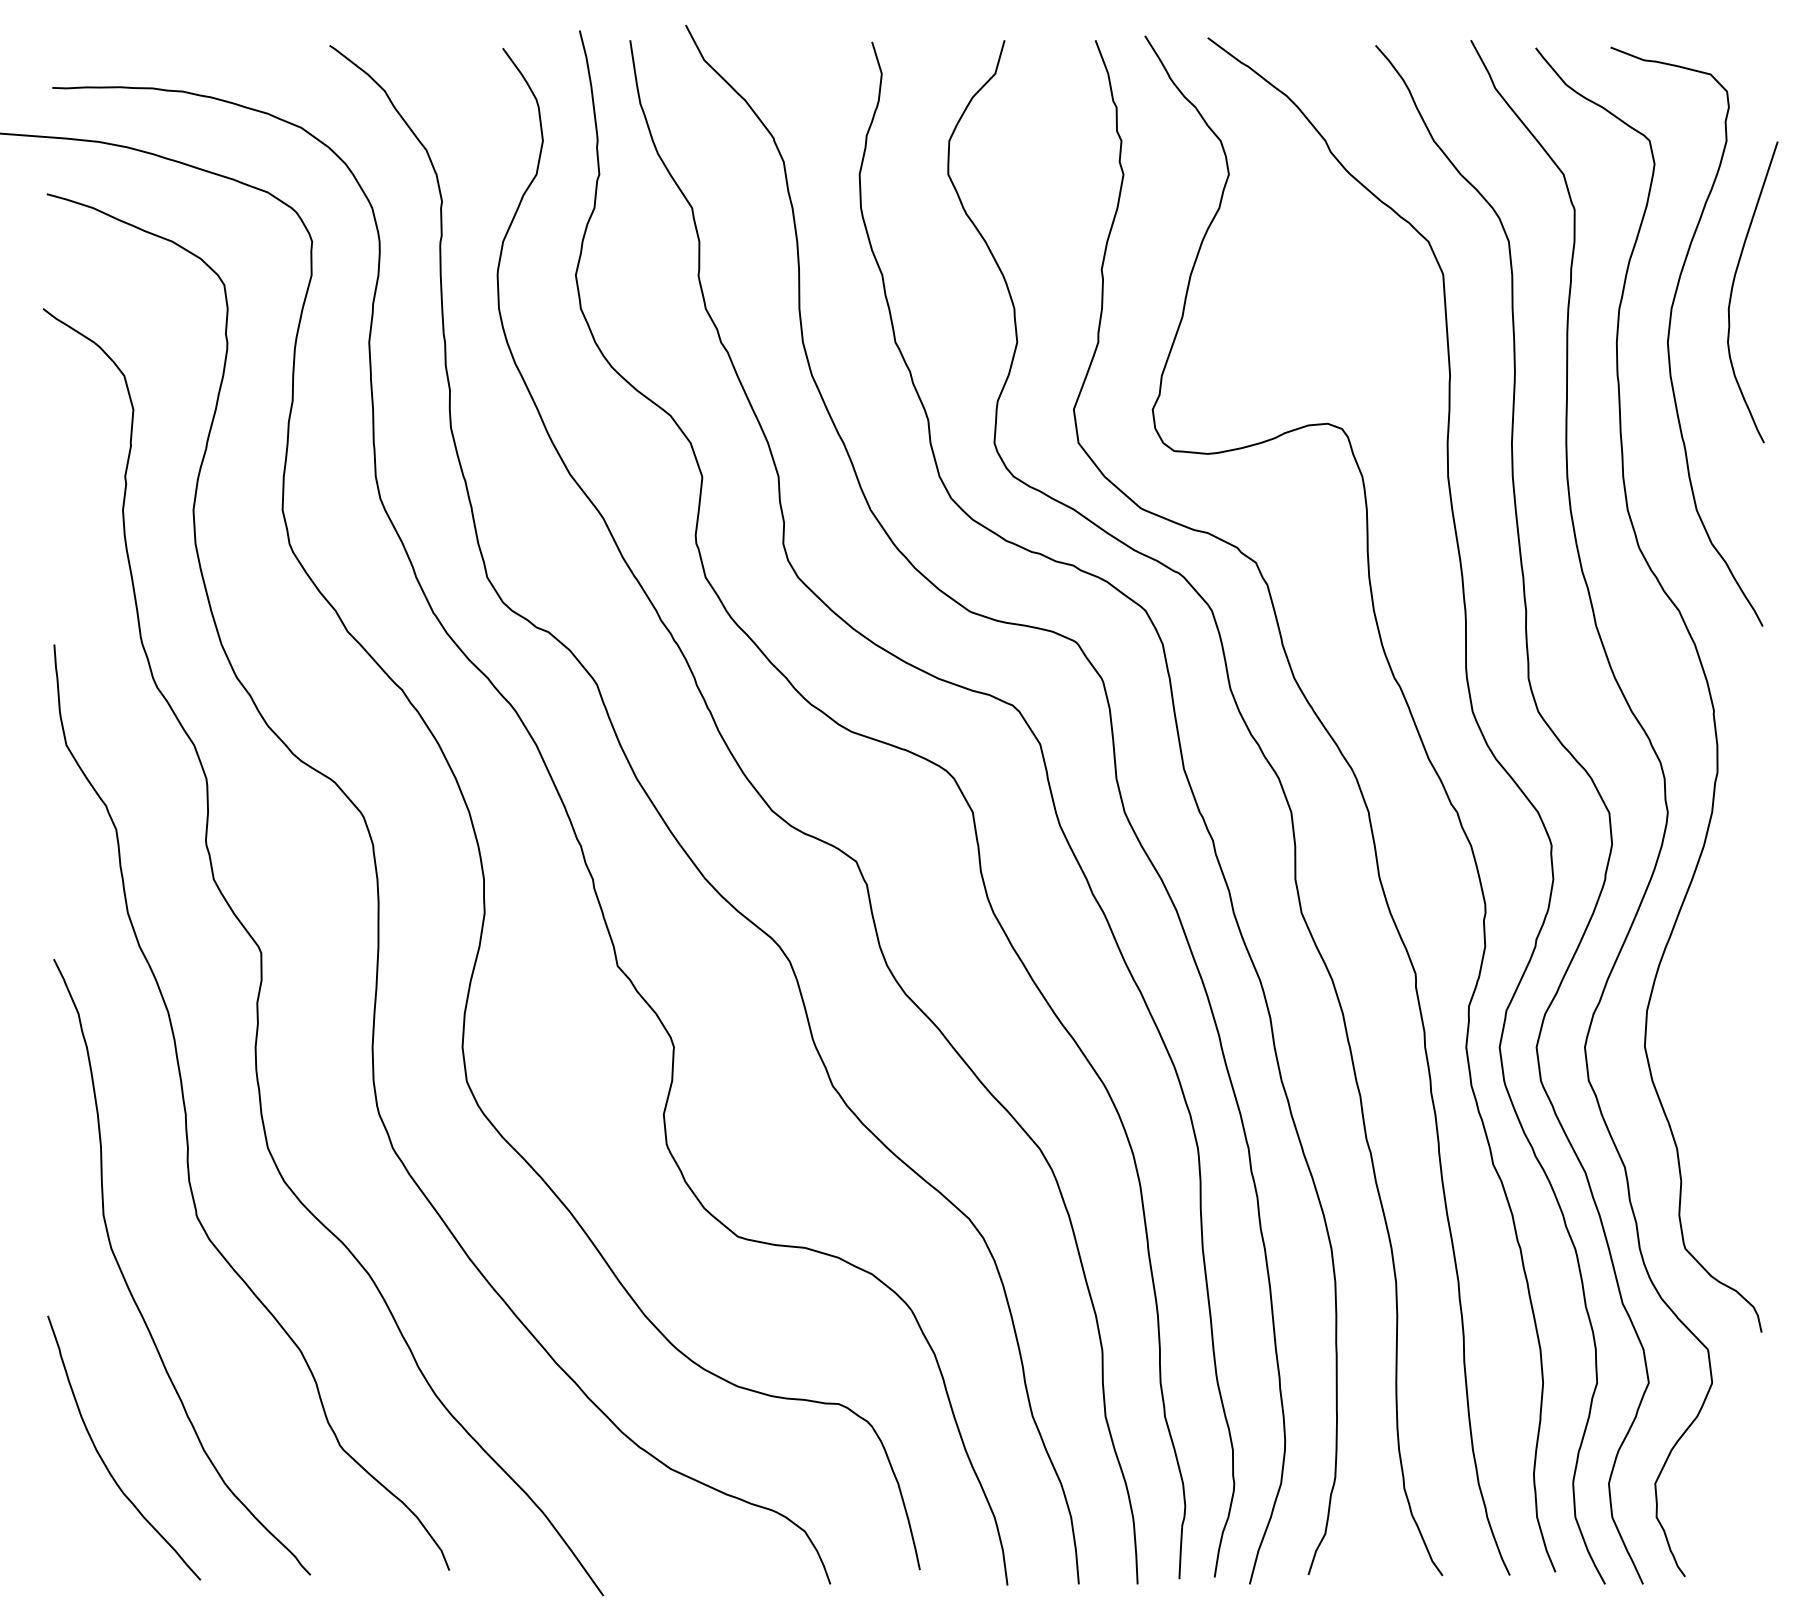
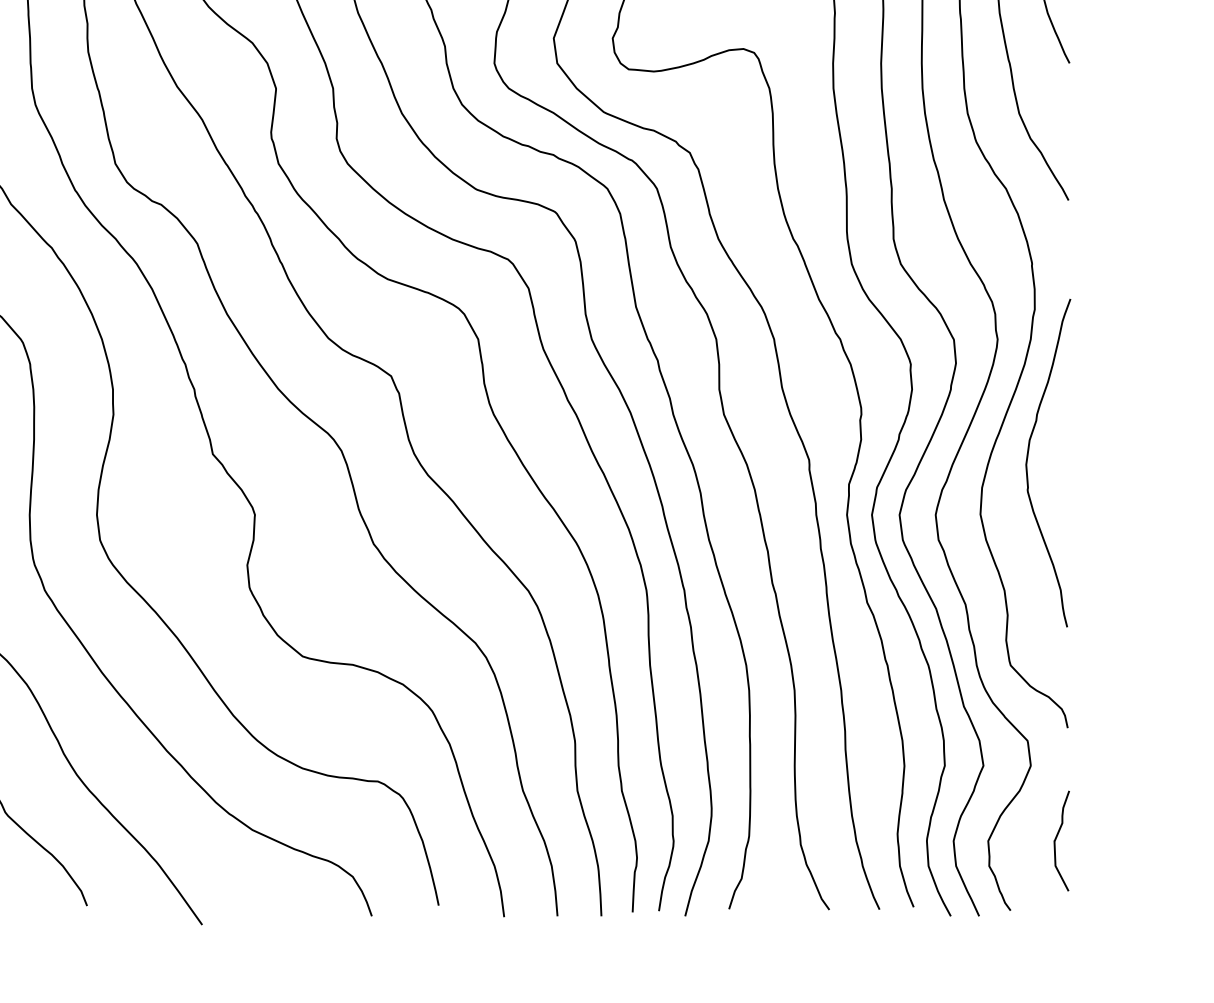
curve: (1708, 972) -> (1028, 459), added
curve: (1746, 1481) -> (1056, 839), added

